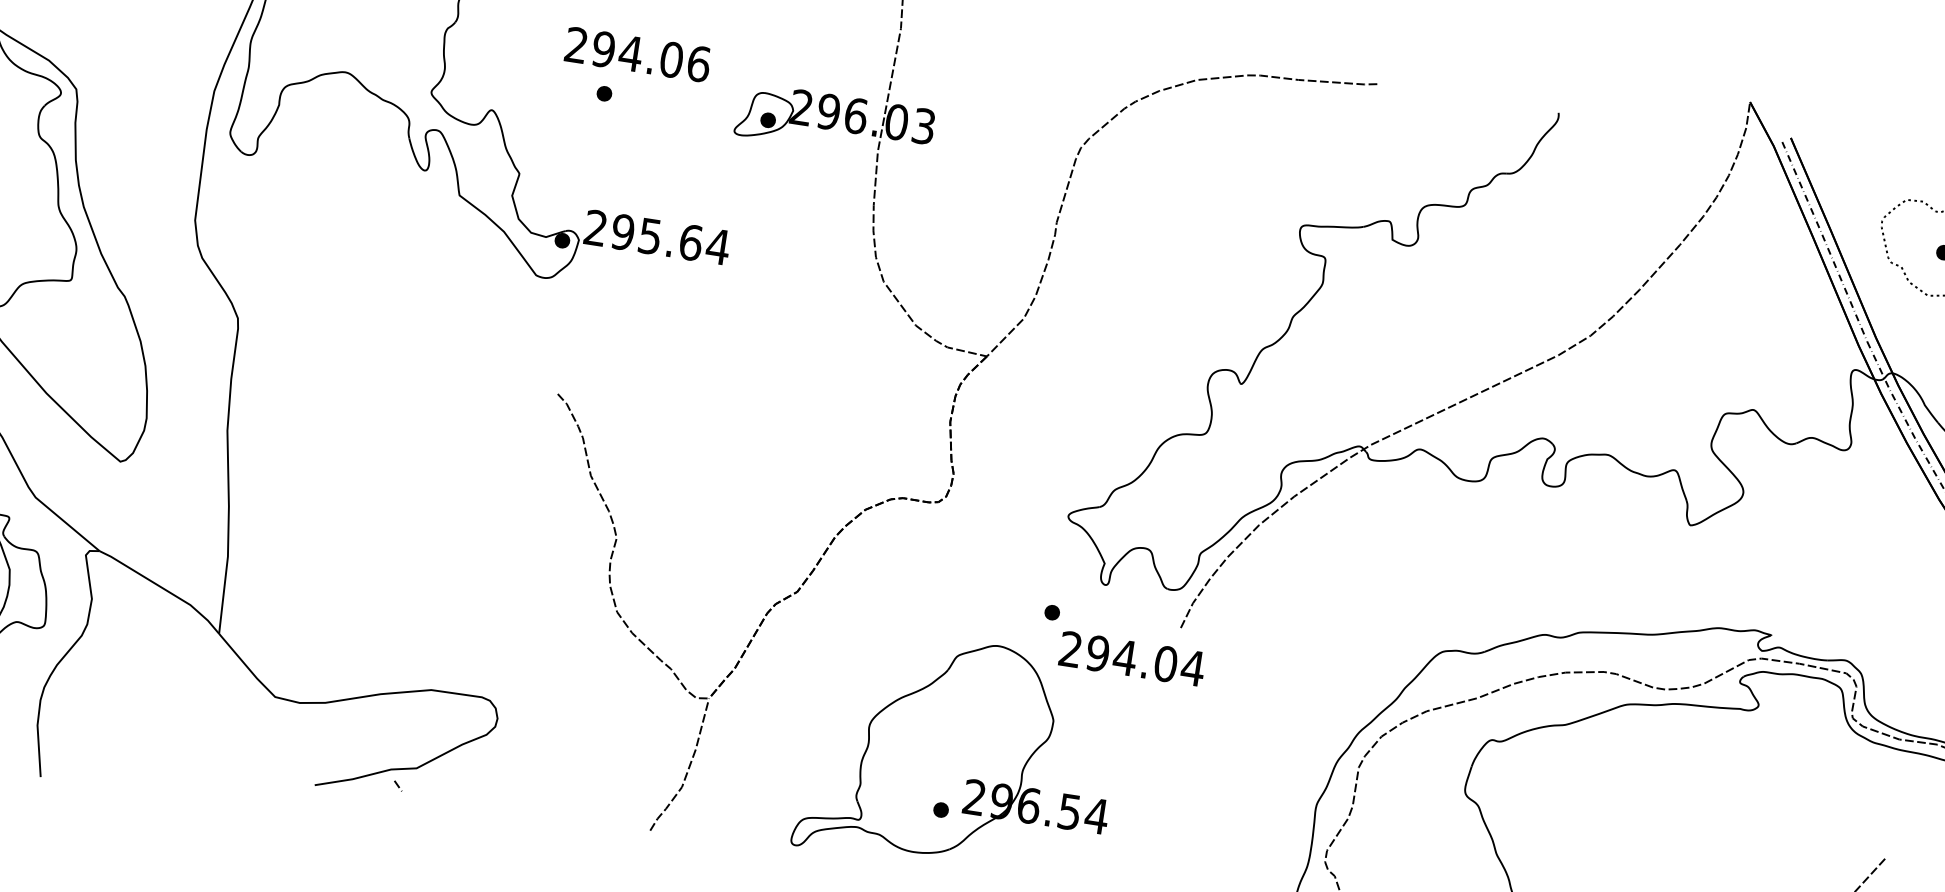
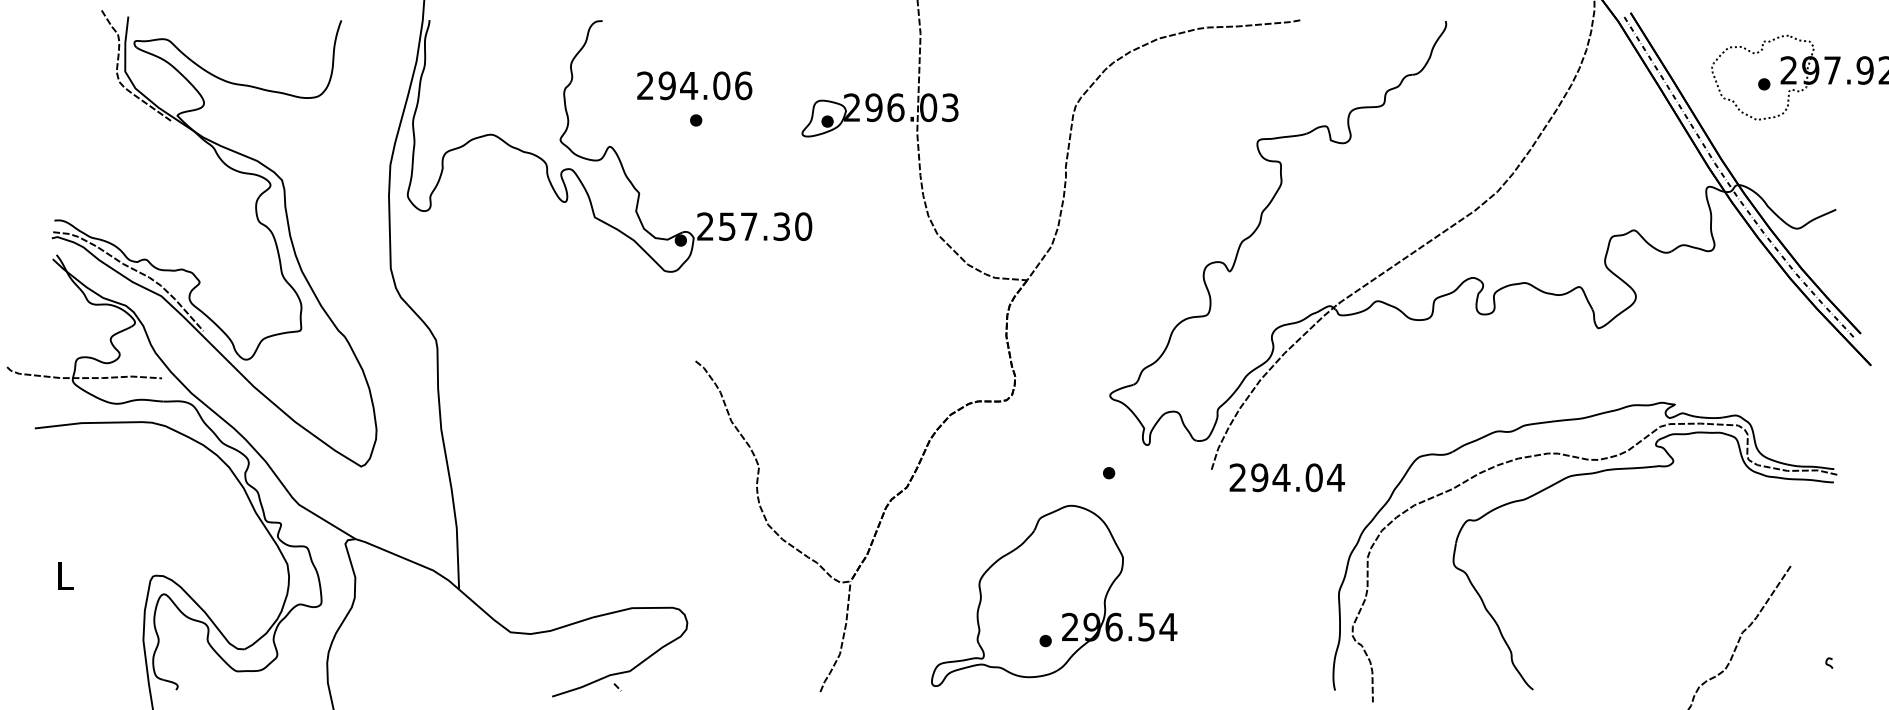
text: (637, 54) -> (694, 85), moved
text: (670, 239) -> (765, 226), 295.64 -> 257.30
text: (1131, 658) -> (1286, 477), moved

